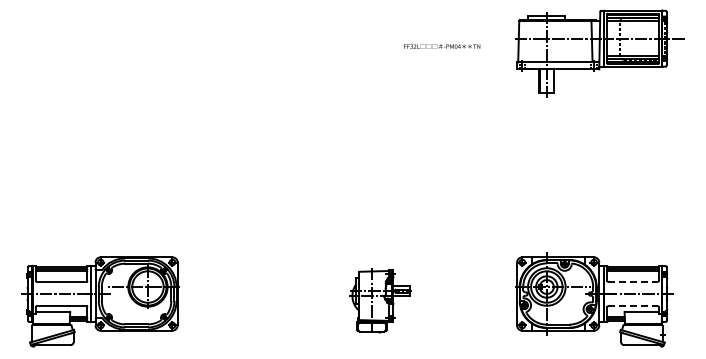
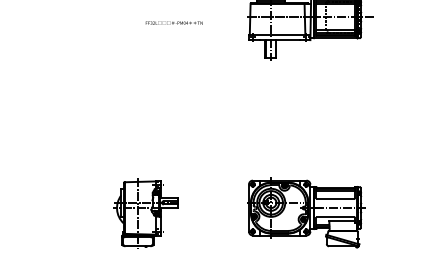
text: (442, 46) -> (174, 23), moved
line: (633, 281) -> (335, 198), dashed -> solid
part: (379, 300) -> (146, 212), size x1.43
line: (633, 306) -> (335, 217), dashed -> solid

